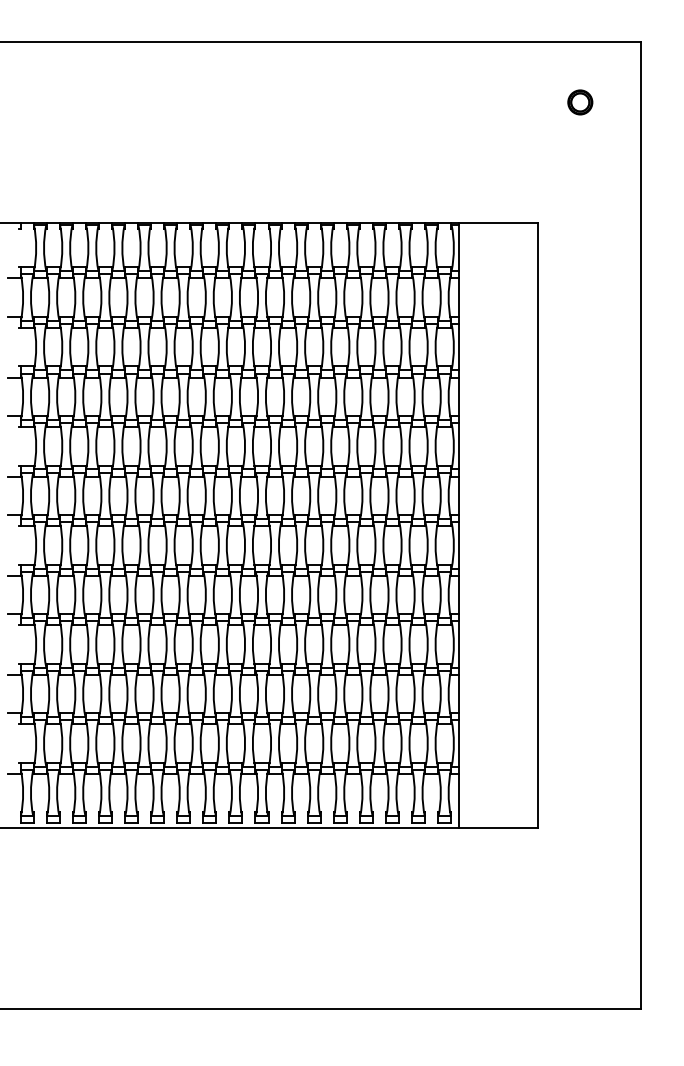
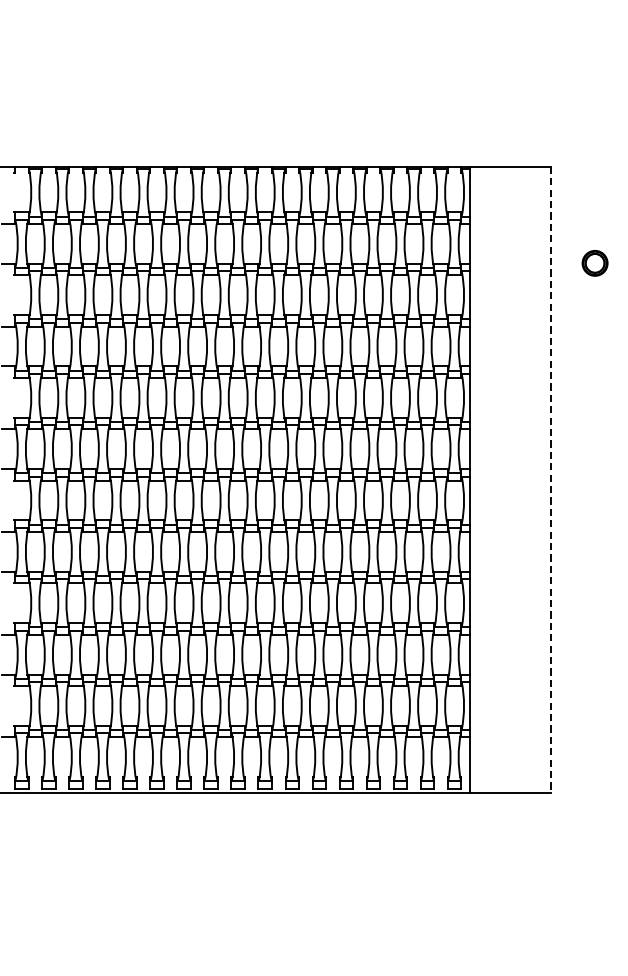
part: (580, 102) -> (595, 263), moved
line: (538, 525) -> (551, 479), solid -> dashed

